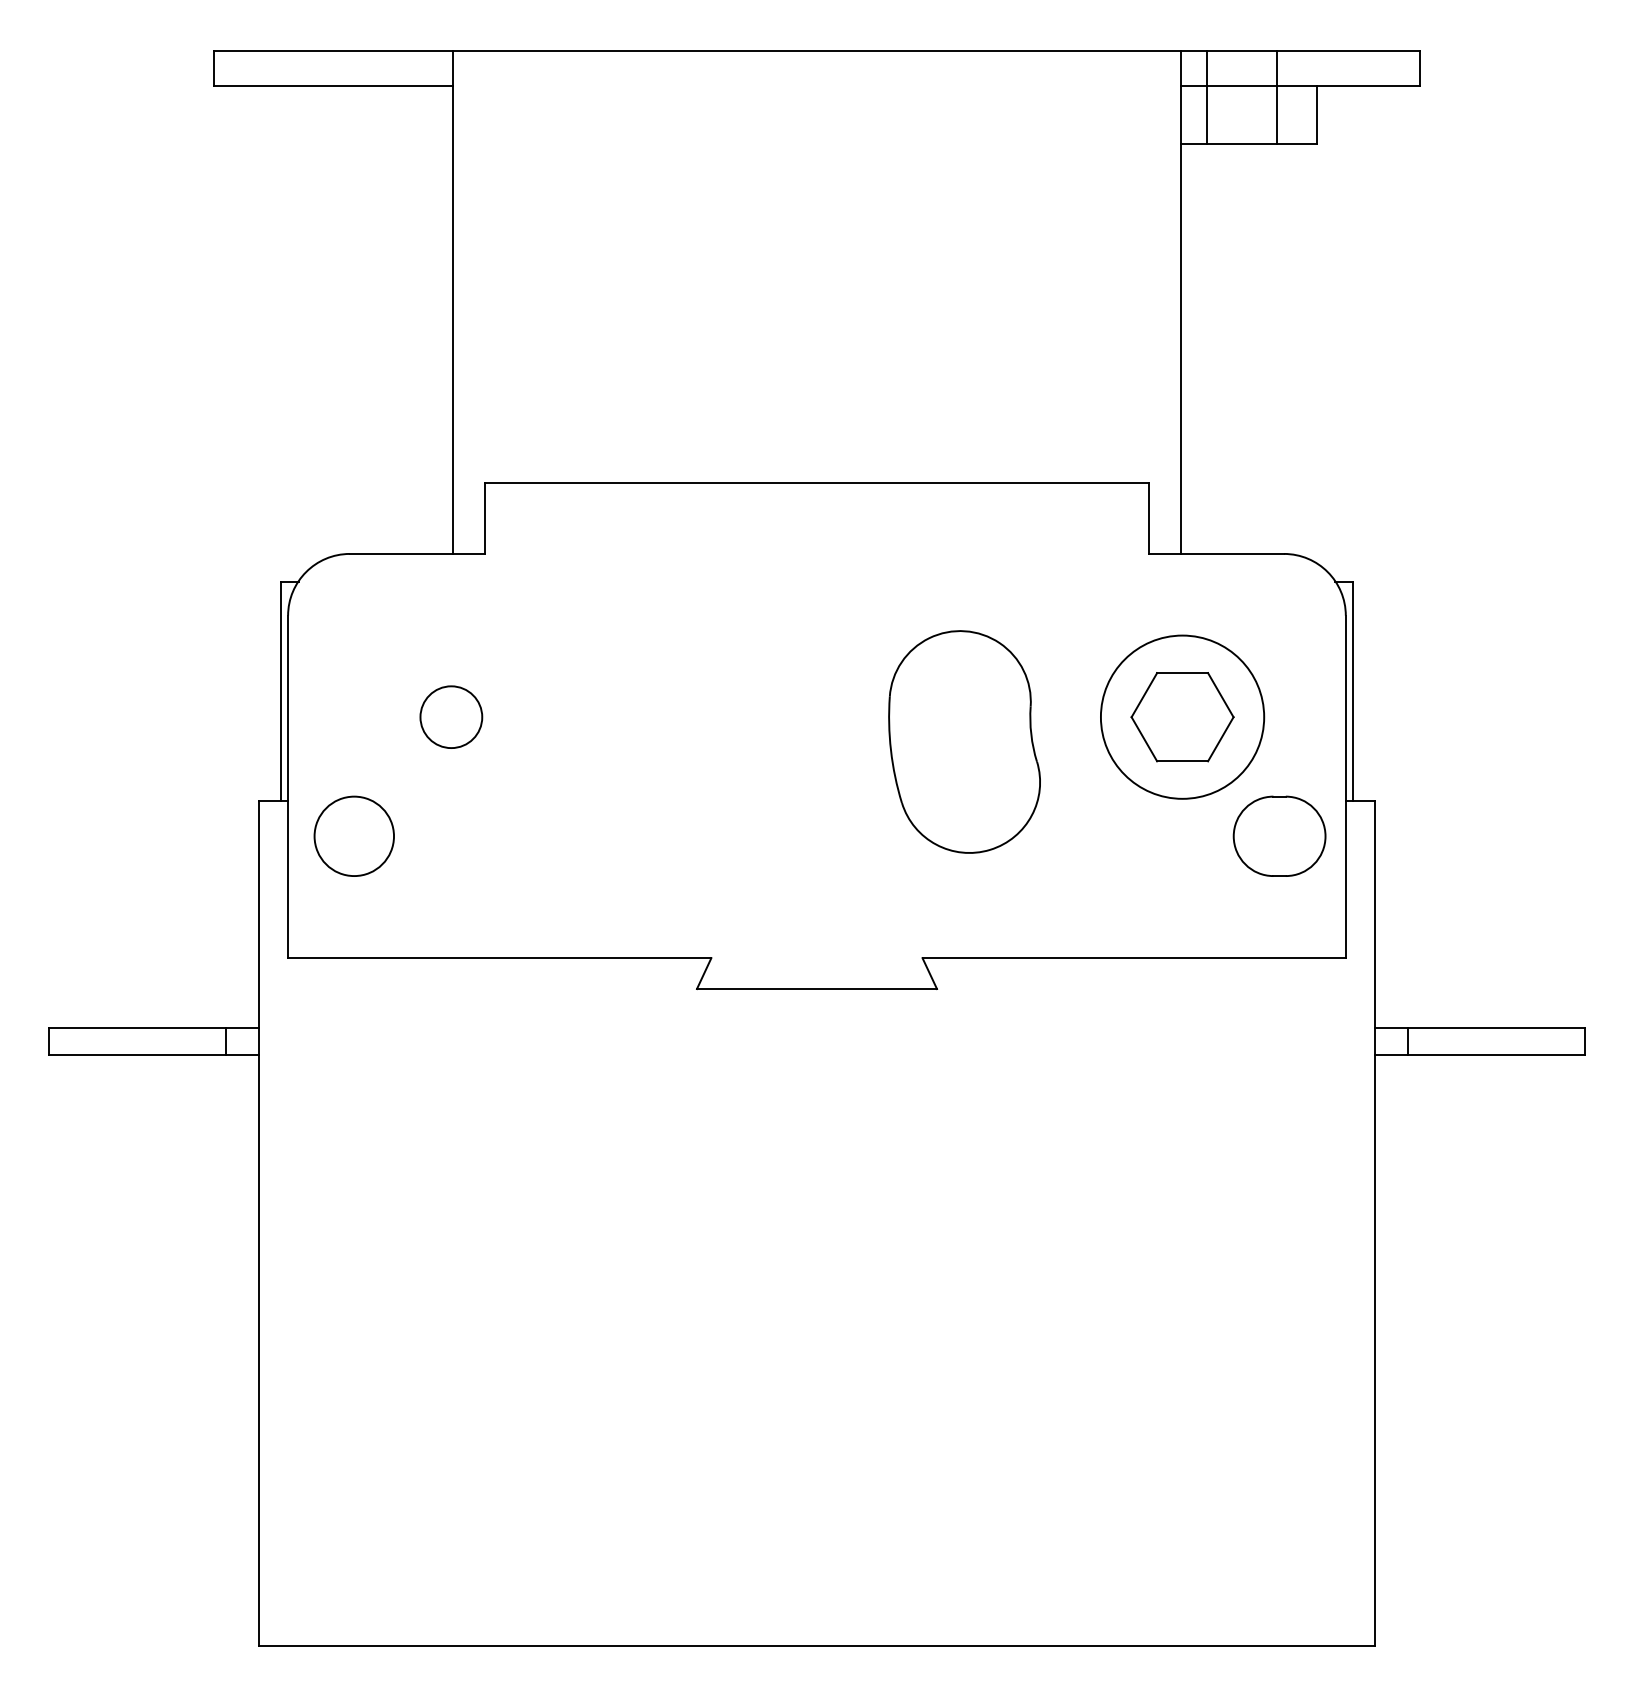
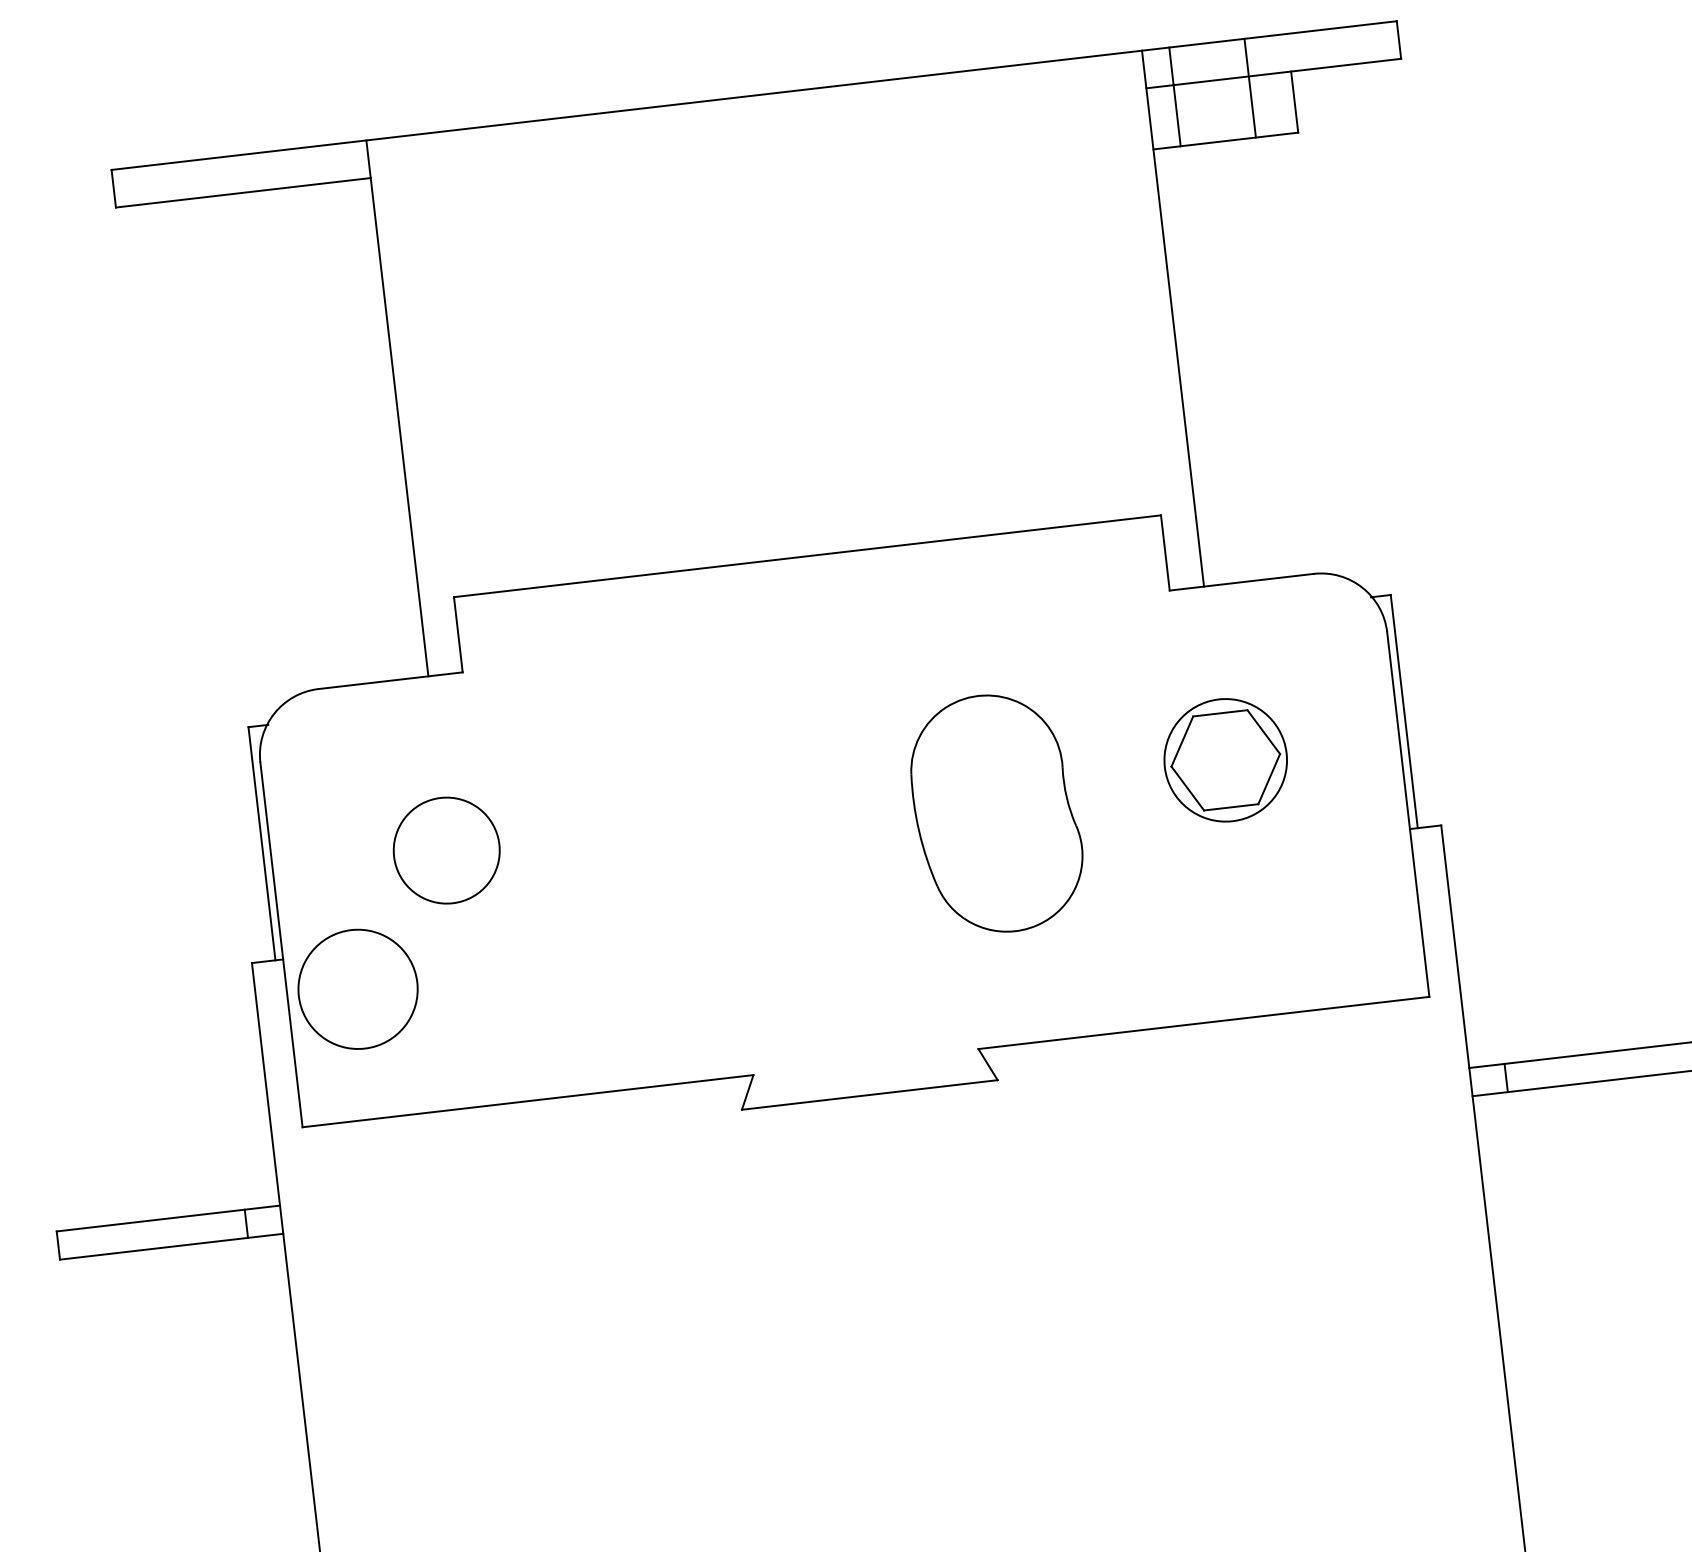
circle: (451, 716) -> (446, 849), size x1.6
circle: (1182, 716) -> (1225, 759), size x0.7
part: (1279, 835) -> (1343, 874), removed
circle: (354, 836) -> (358, 989), size x1.4

